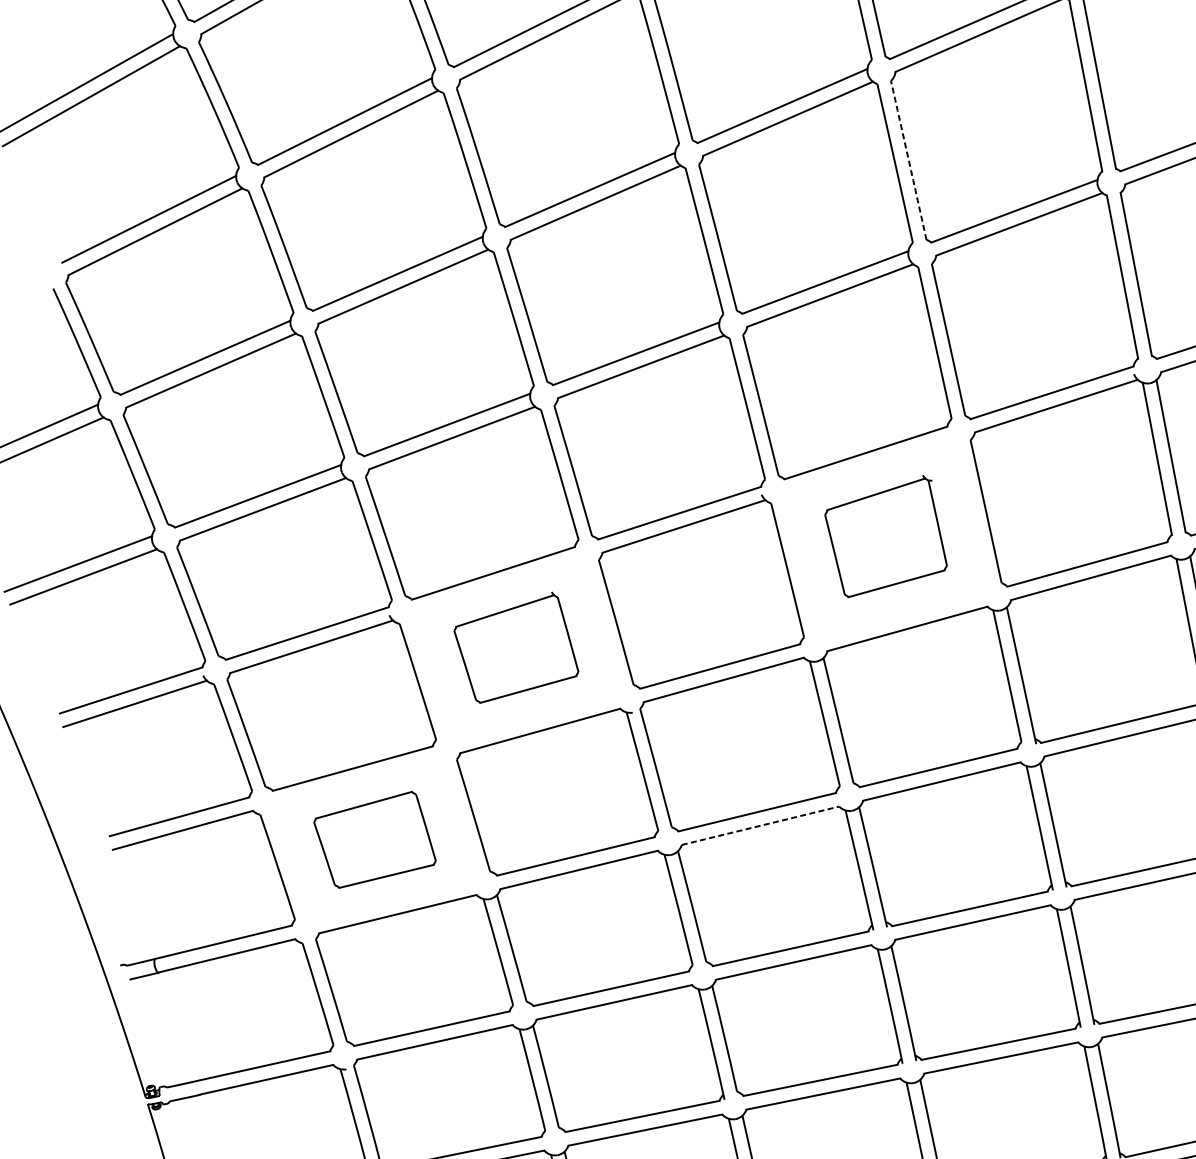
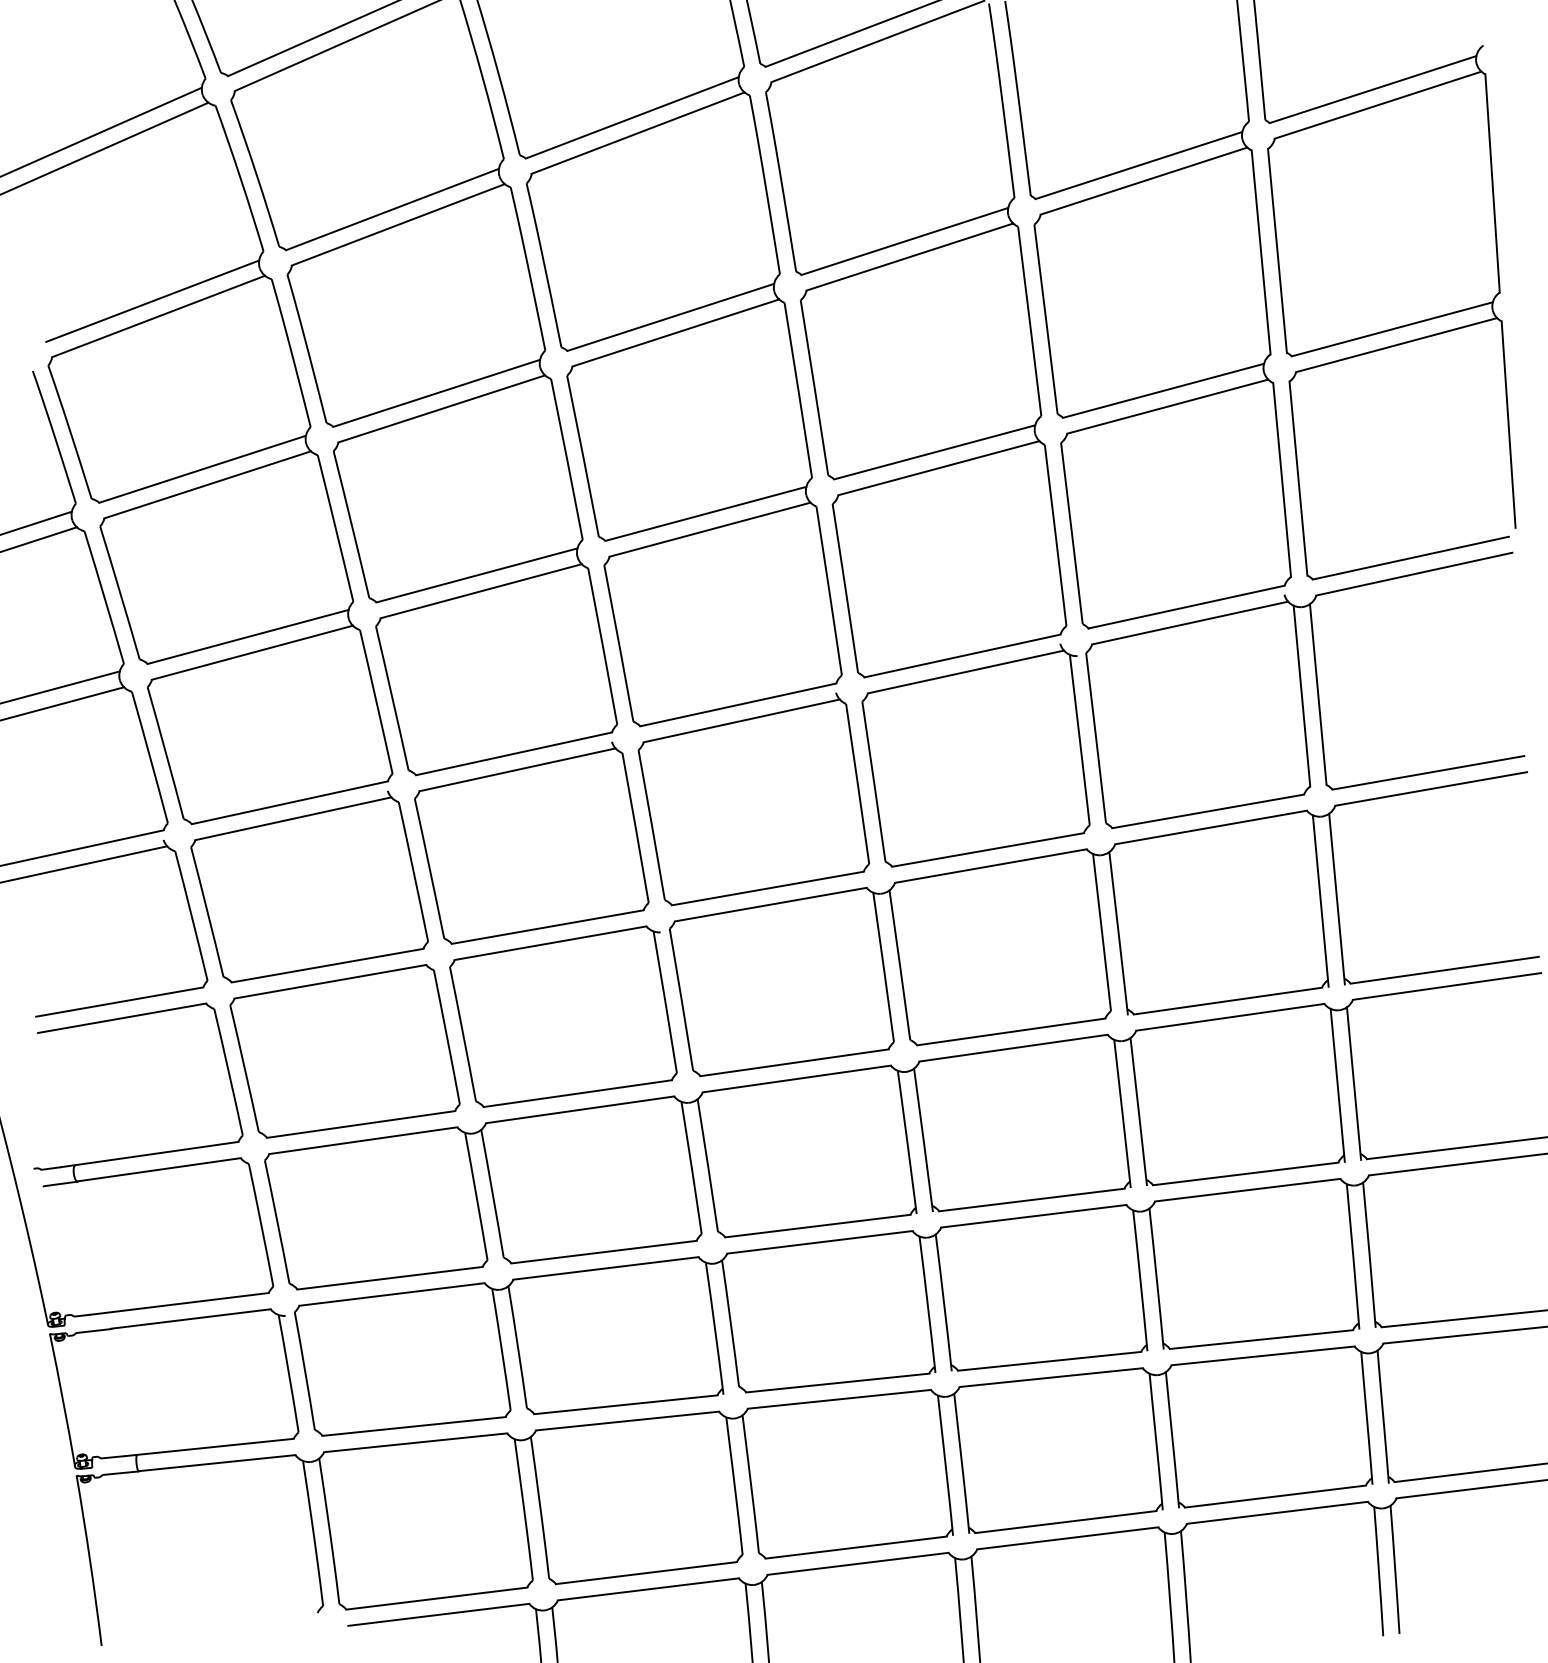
arc: (909, 160) -> (1046, 319), dashed -> solid
part: (885, 536) -> (975, 755), size x1.67
part: (515, 647) -> (531, 842), size x1.67
line: (761, 825) -> (797, 1078), dashed -> solid
part: (374, 840) -> (344, 1051), size x1.67

